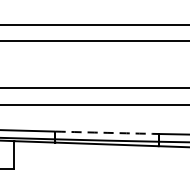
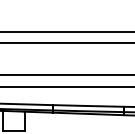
arc: (107, 133) -> (88, 106), dashed -> solid

